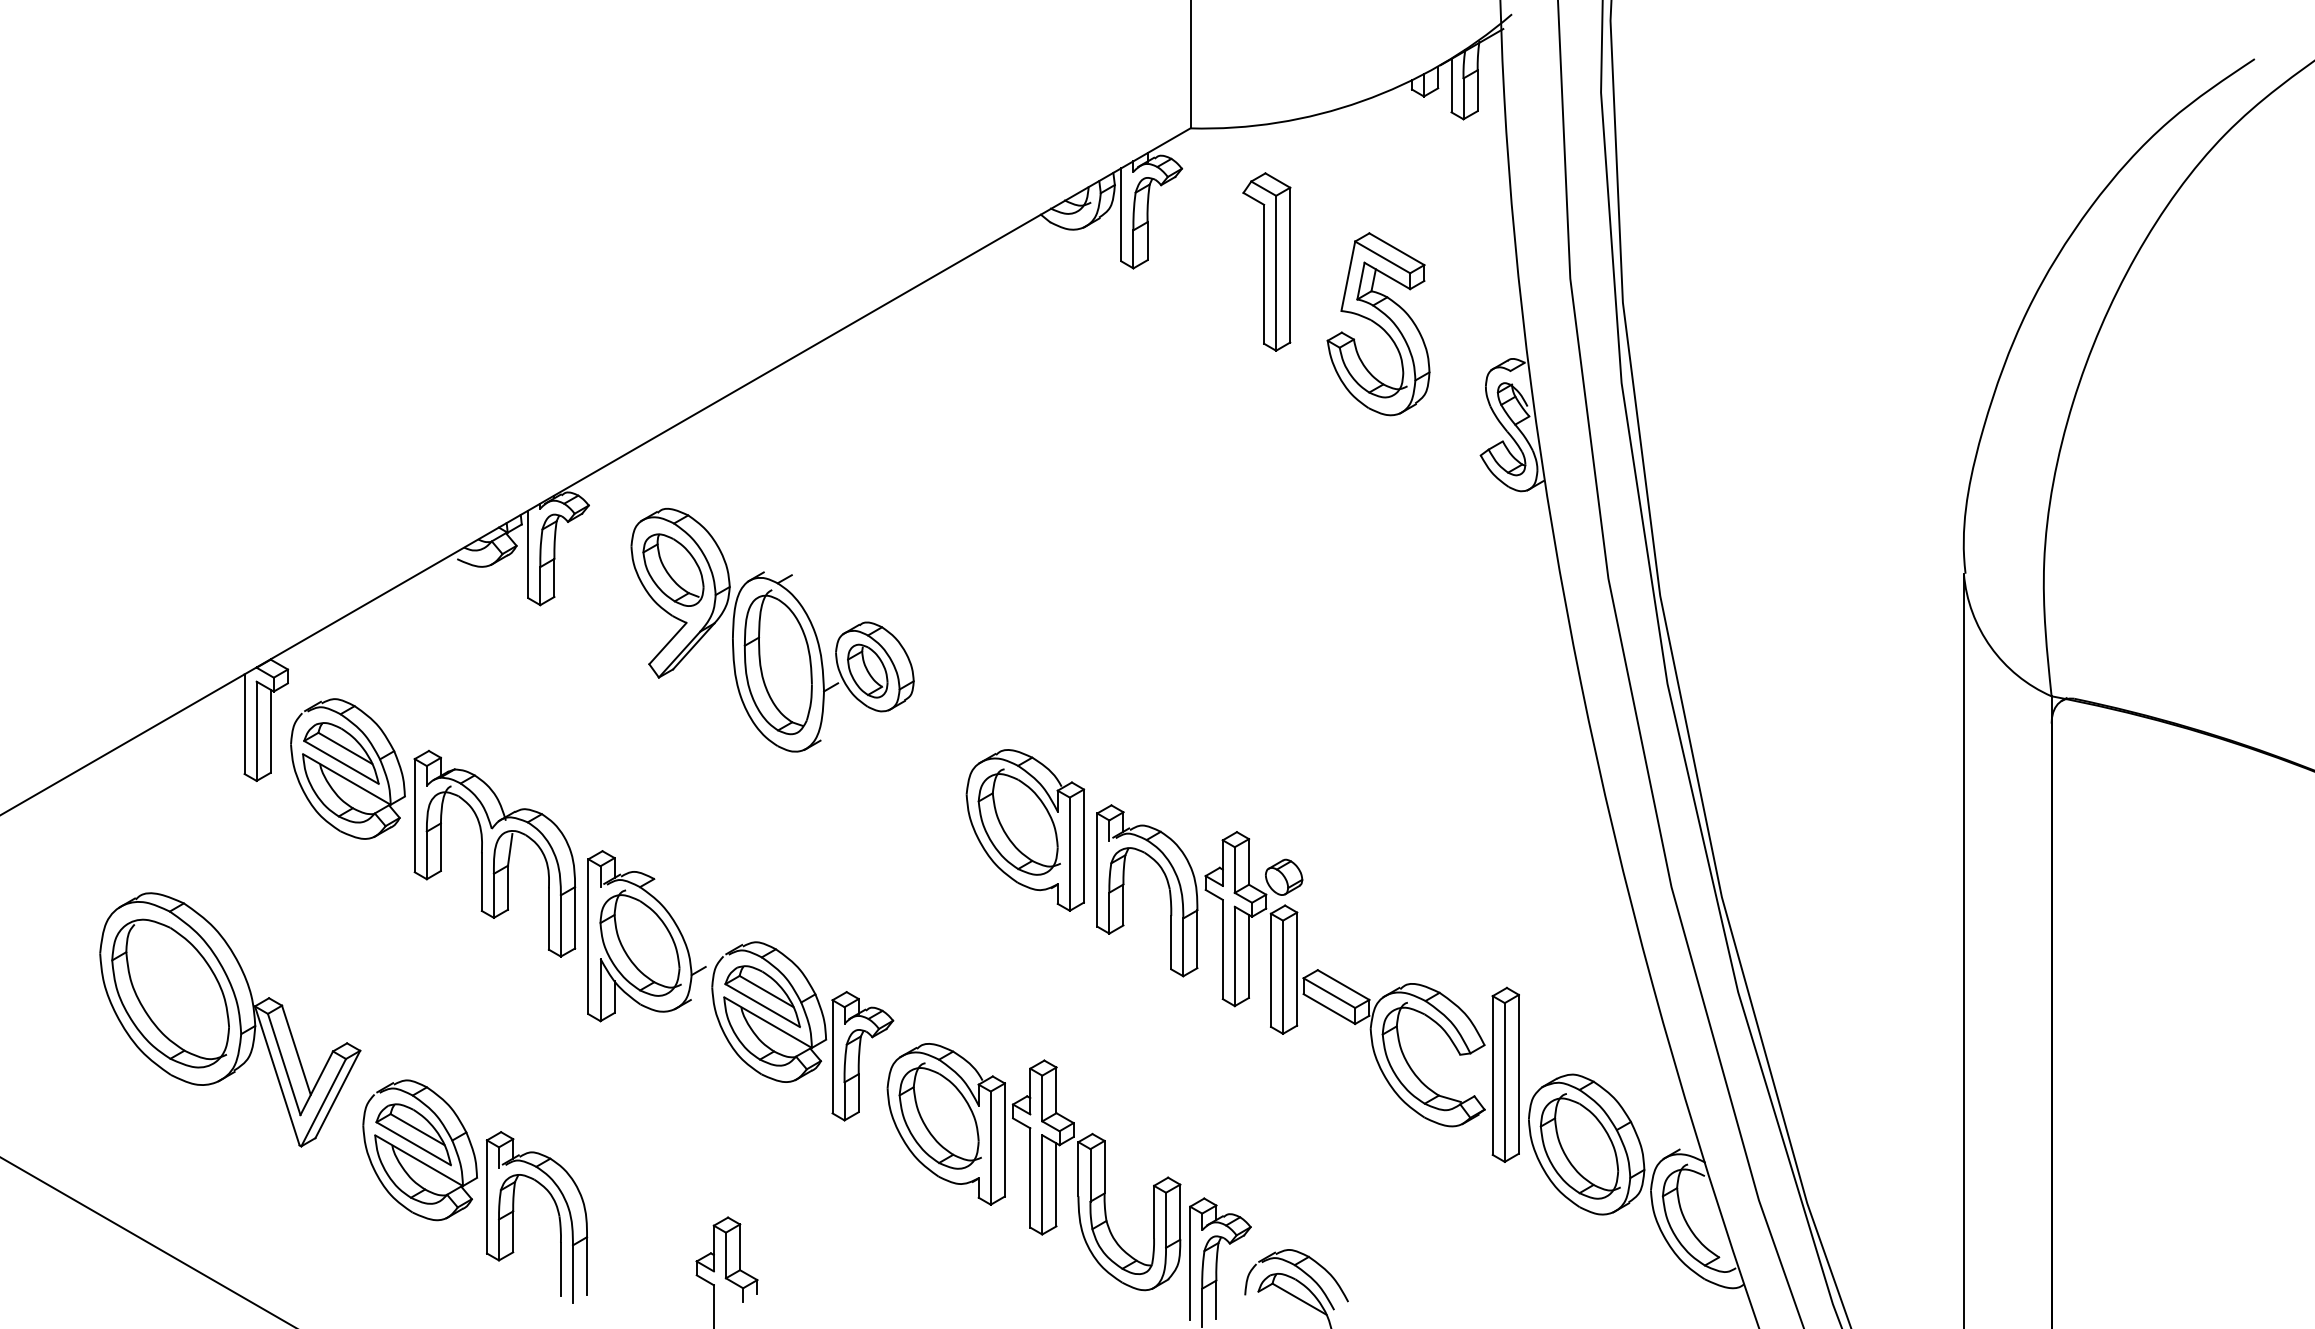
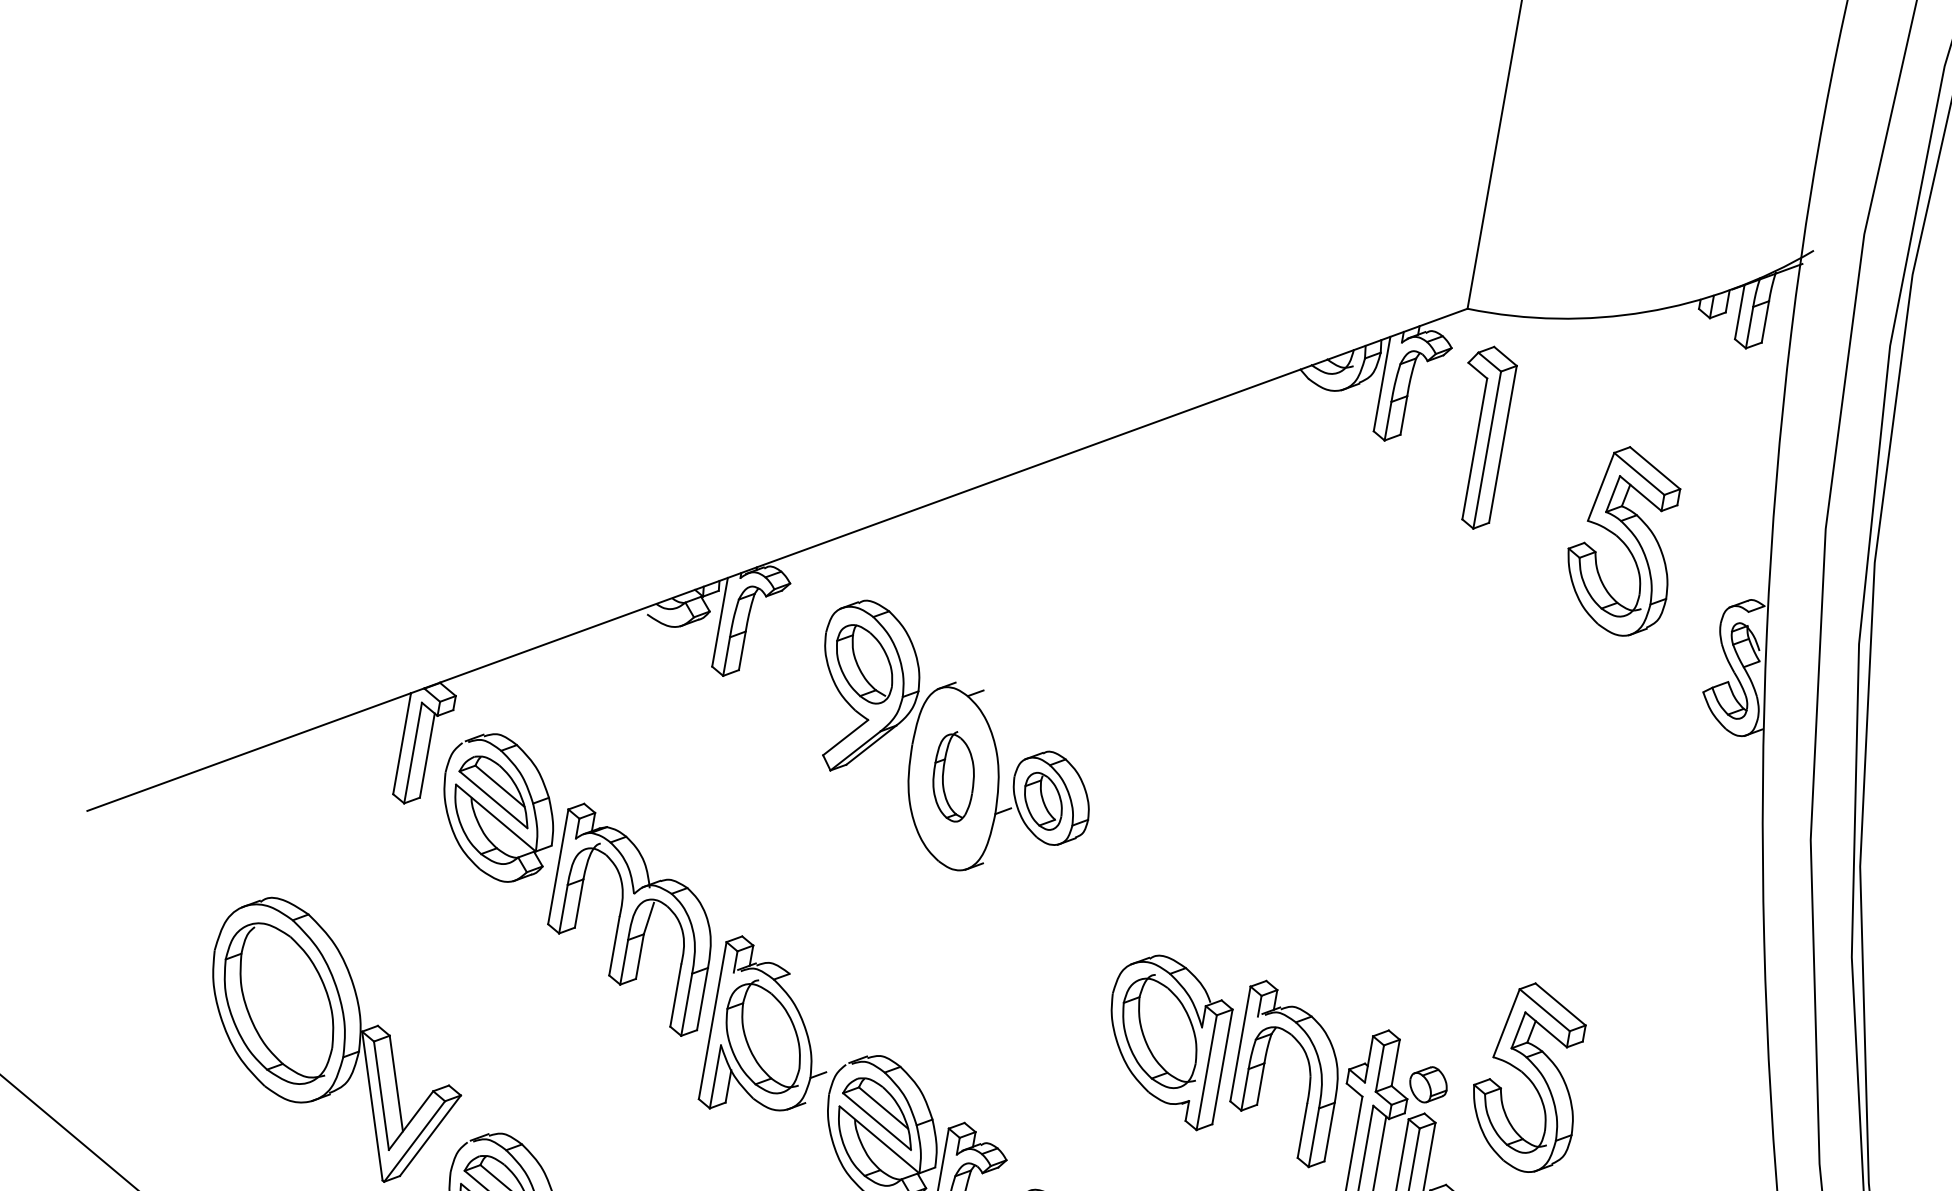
part: (1266, 261) -> (1479, 436), moved
part: (777, 662) -> (953, 776), size x0.6
part: (1025, 830) -> (1166, 1040), moved
part: (1378, 853) -> (1528, 1077), added

